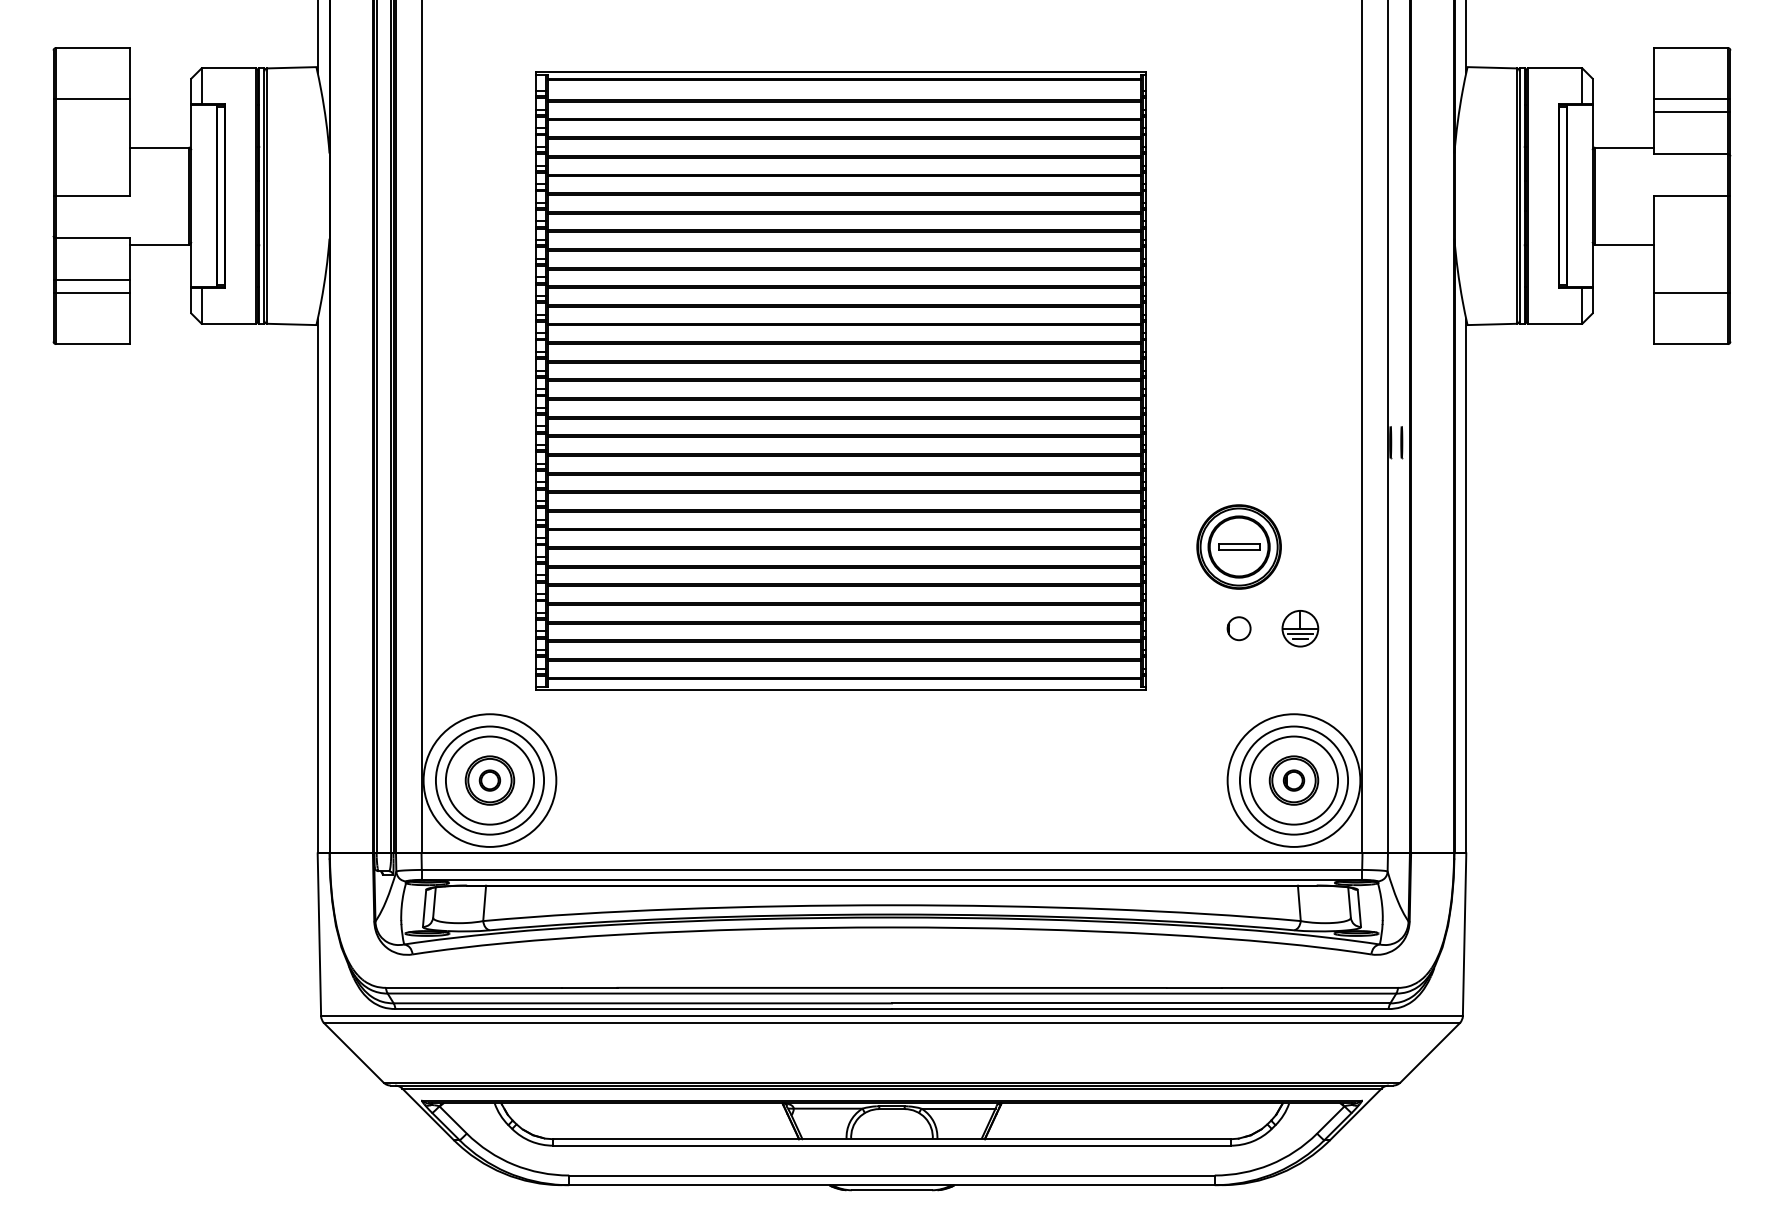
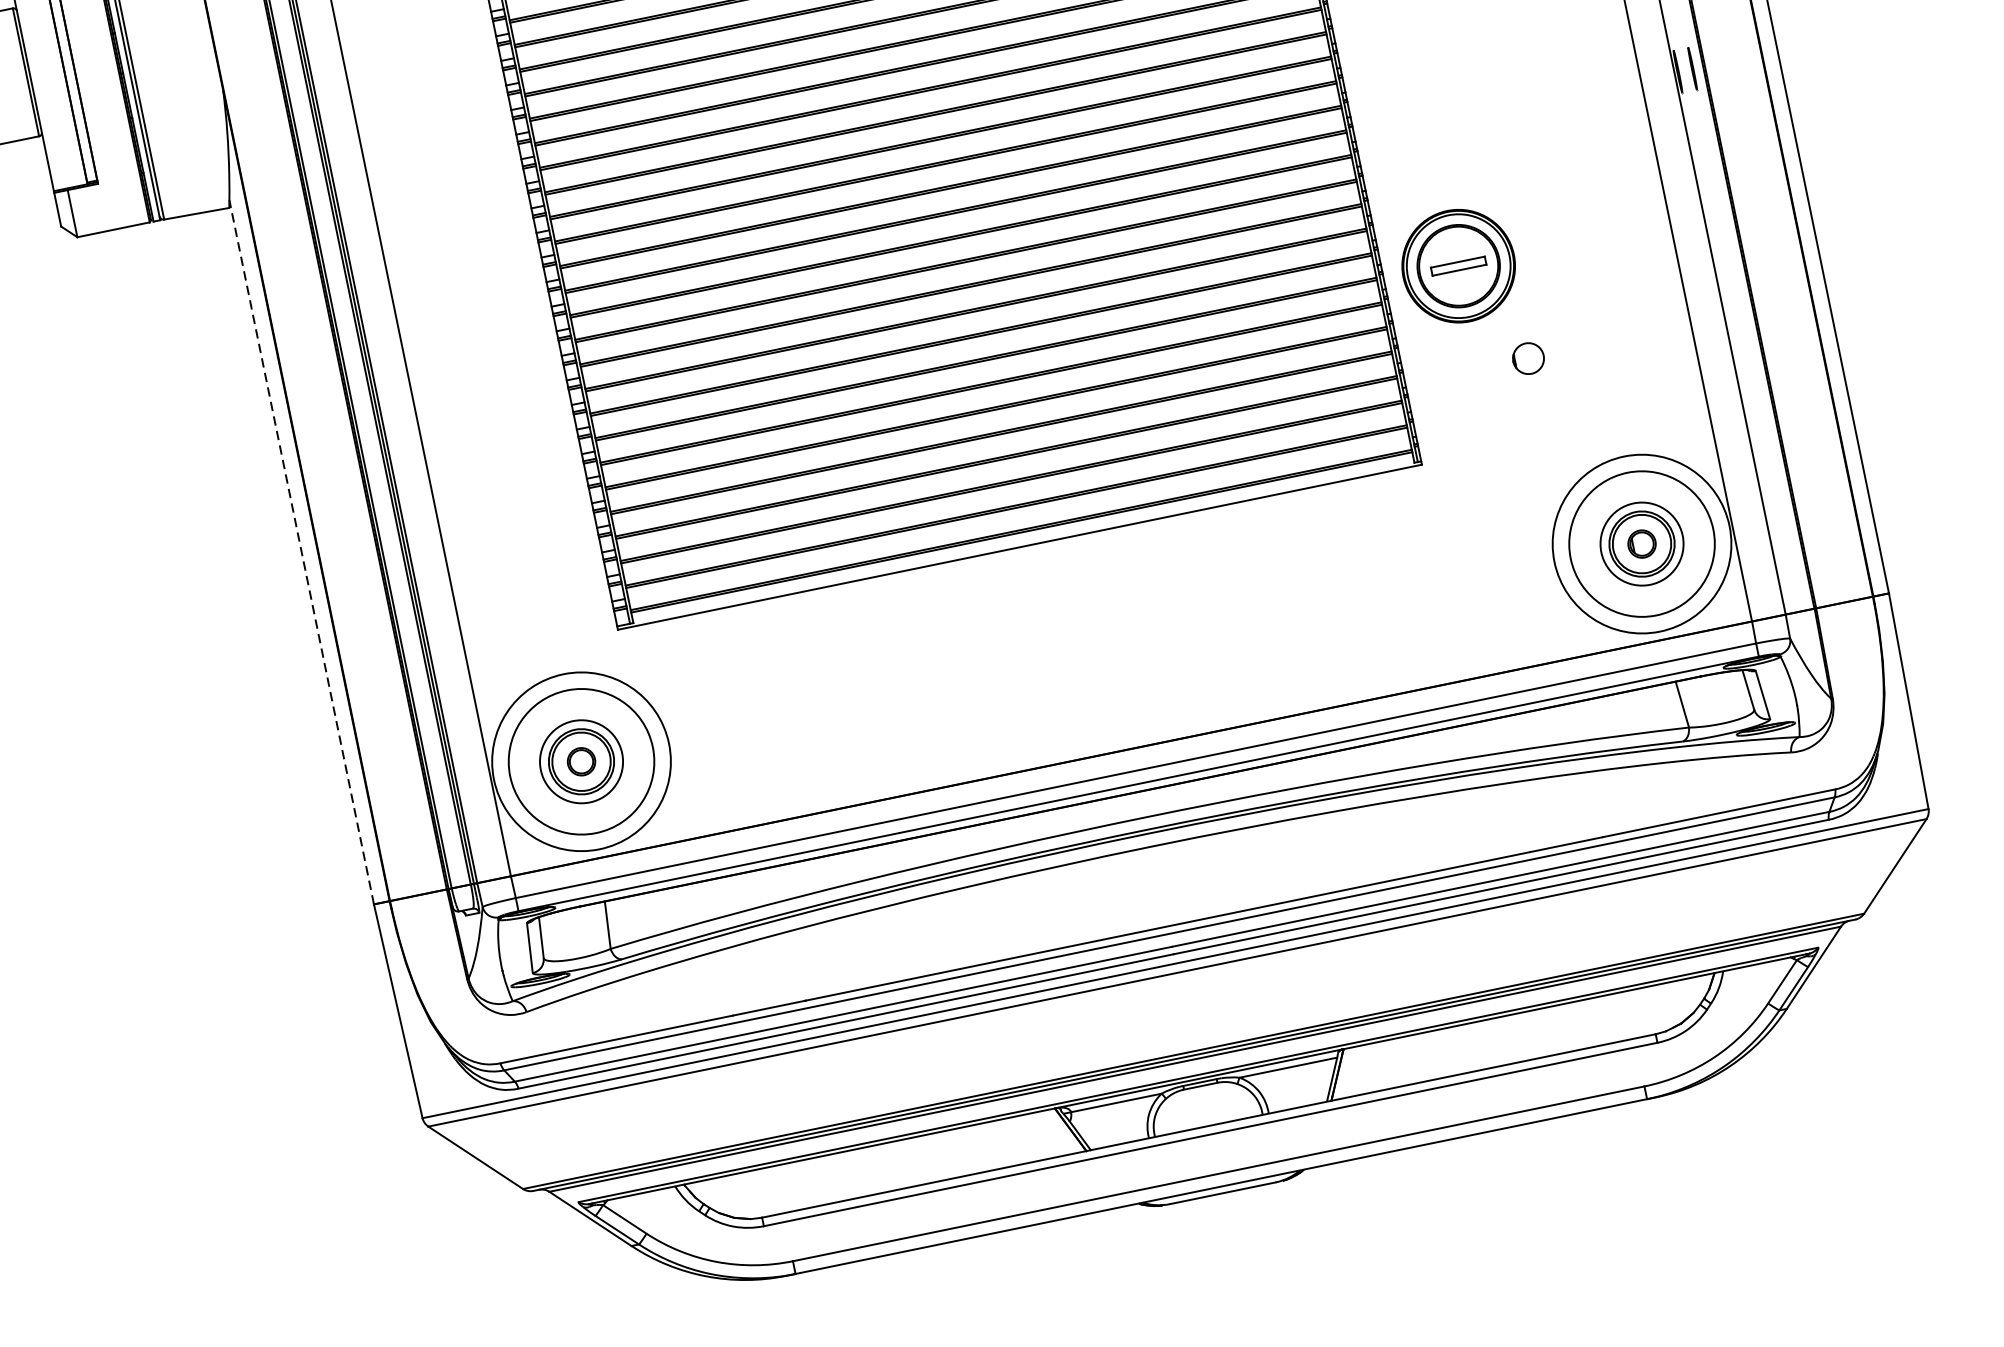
part: (1238, 546) -> (1457, 265), moved
line: (317, 585) -> (301, 551), solid -> dashed
part: (1300, 628) -> (1609, 341), removed
circle: (489, 780) -> (580, 761), size x0.7
circle: (1293, 780) -> (1641, 544), size x0.7

